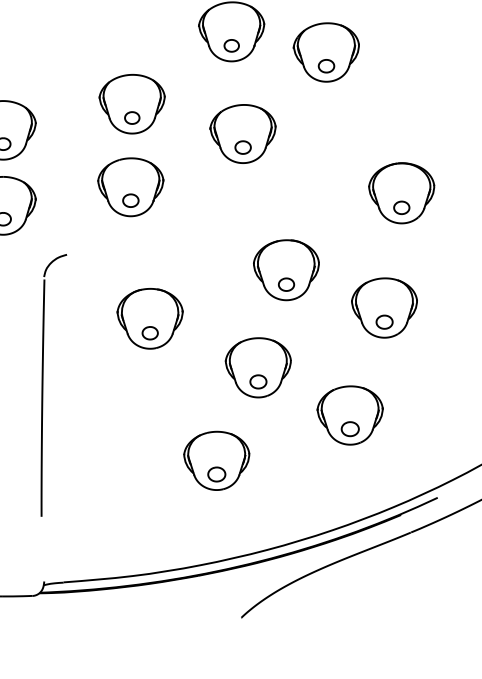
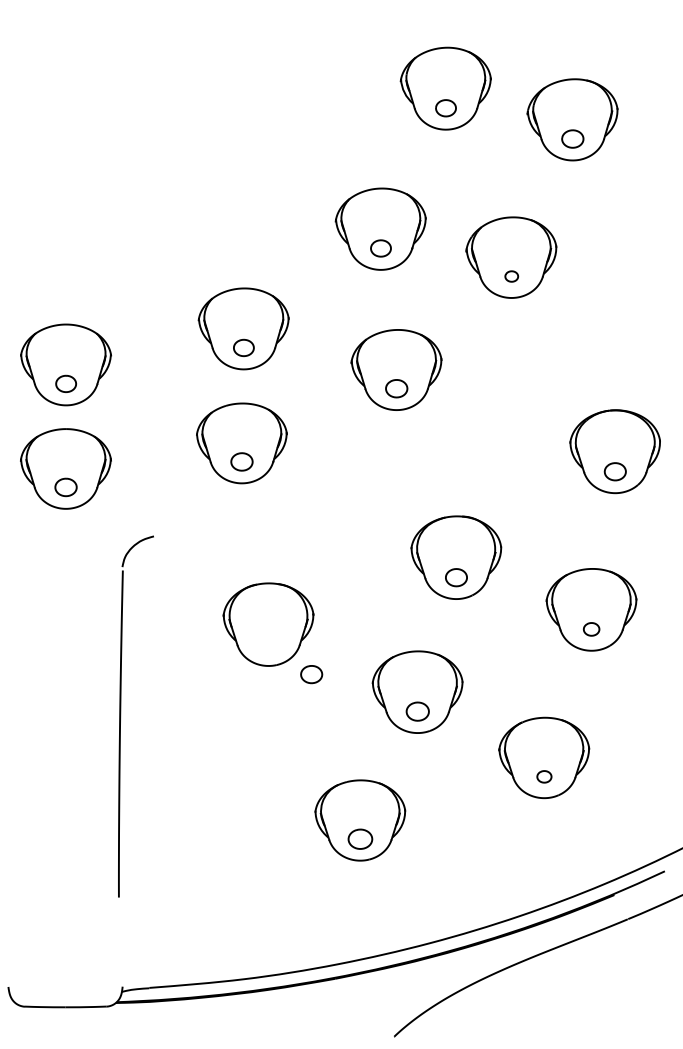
part: (326, 66) -> (511, 276), size x0.6
part: (384, 322) -> (591, 629), size x0.7
part: (150, 333) -> (311, 674), moved
part: (350, 428) -> (544, 776), size x0.6

